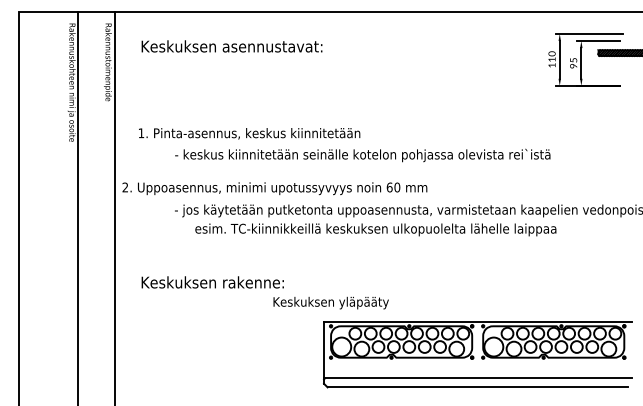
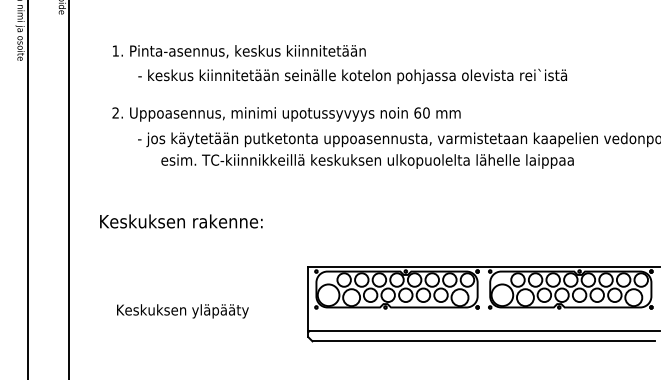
text: (249, 133) -> (239, 51), moved
text: (274, 188) -> (286, 114), moved
text: (330, 302) -> (182, 310), moved

